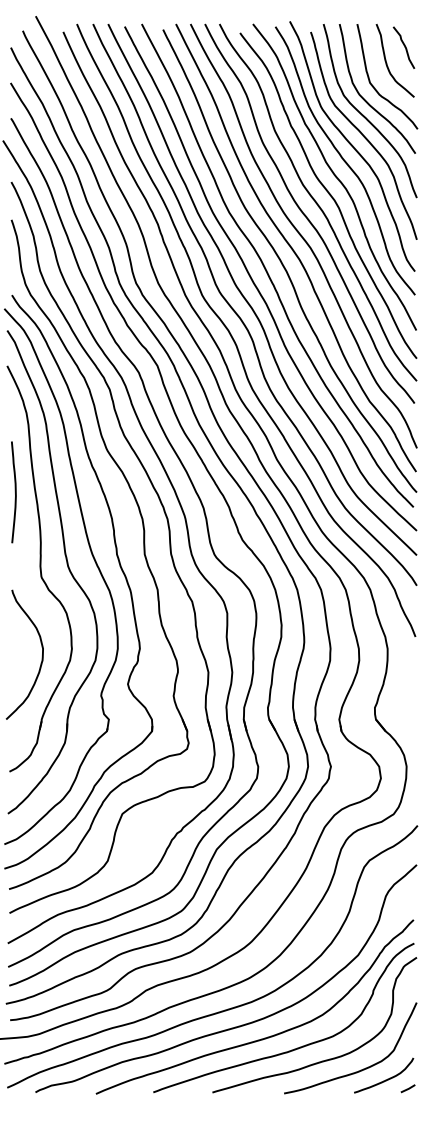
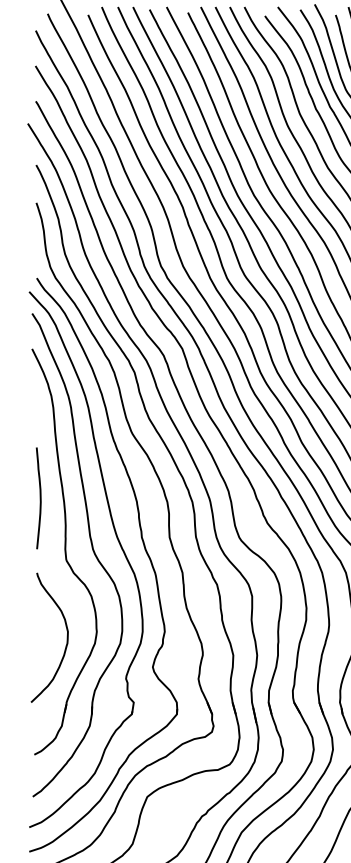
curve: (14, 492) -> (39, 498), moved

